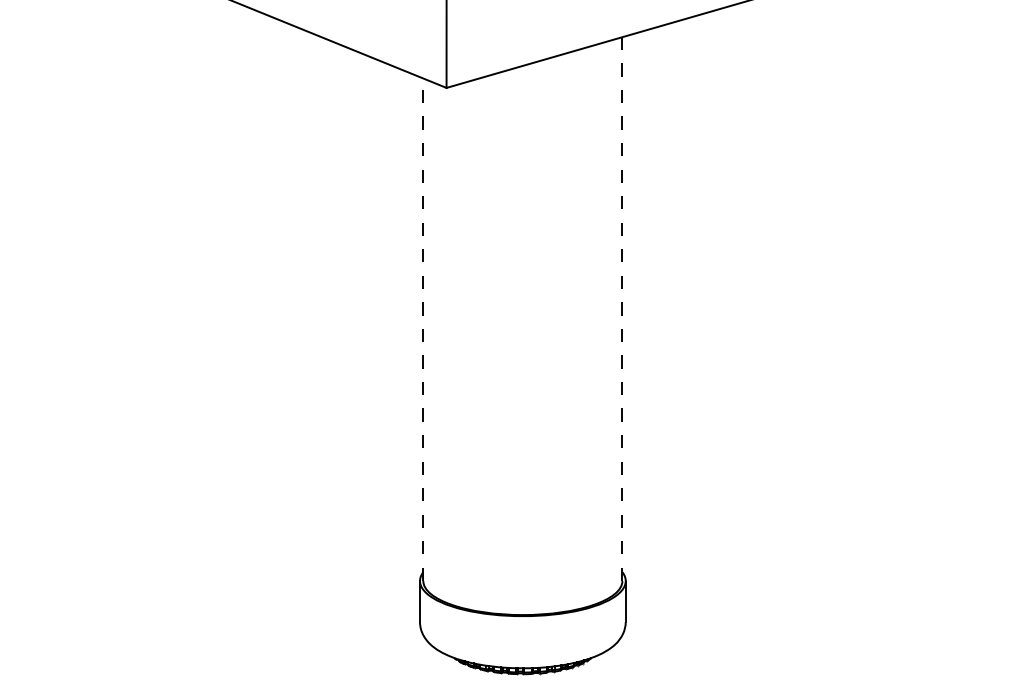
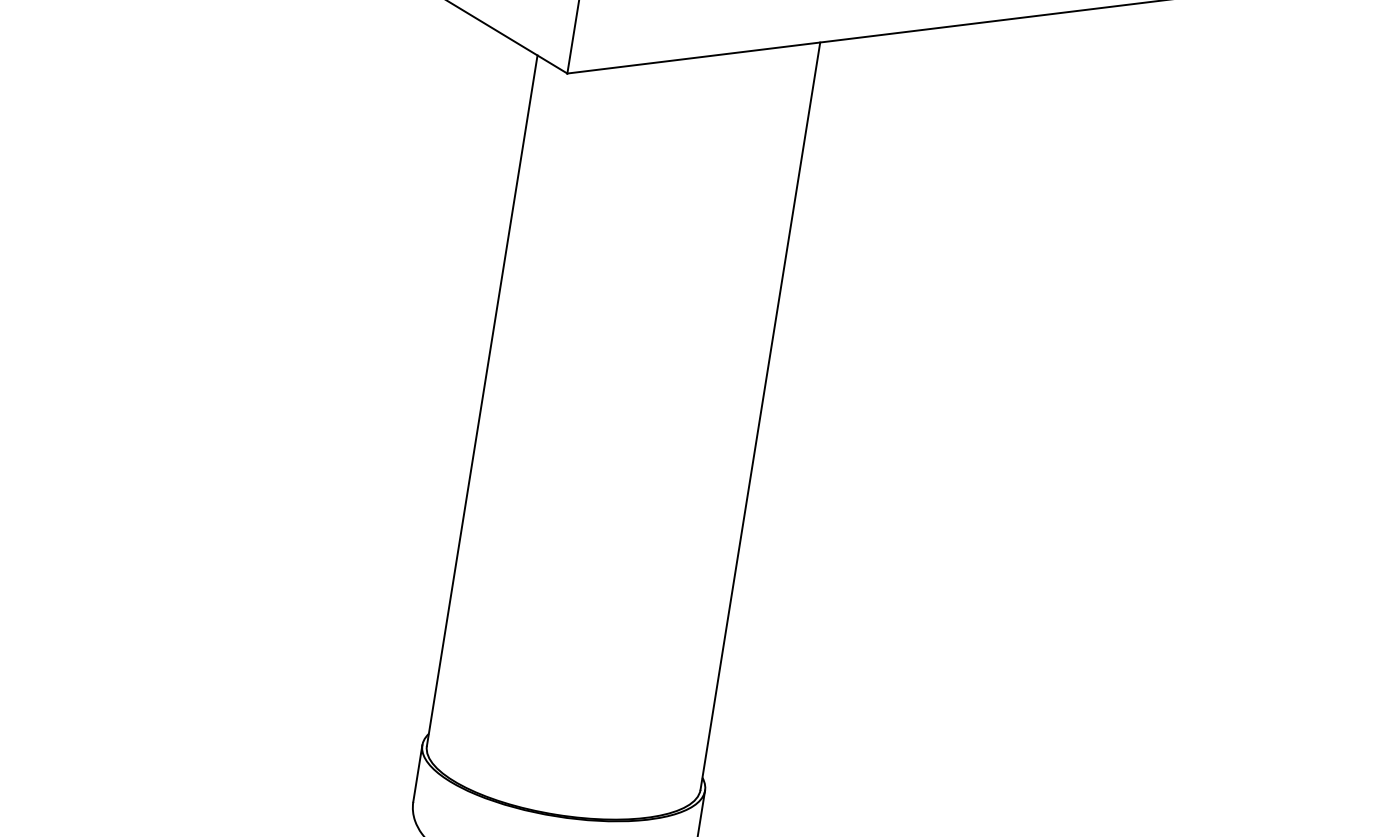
line: (622, 309) -> (760, 416), dashed -> solid
line: (423, 329) -> (482, 400), dashed -> solid

